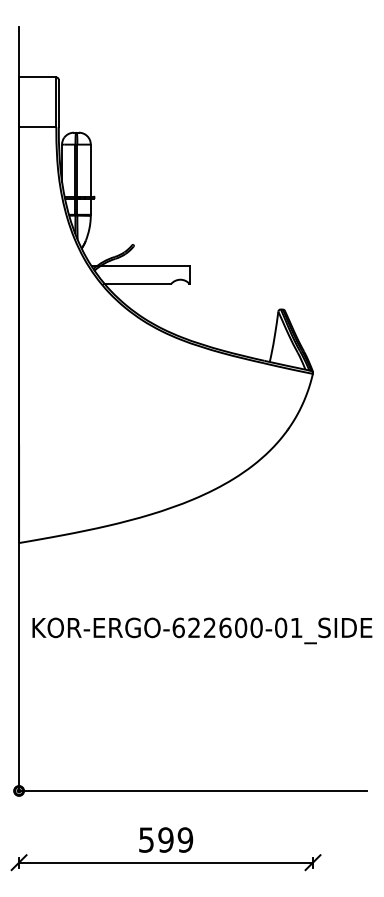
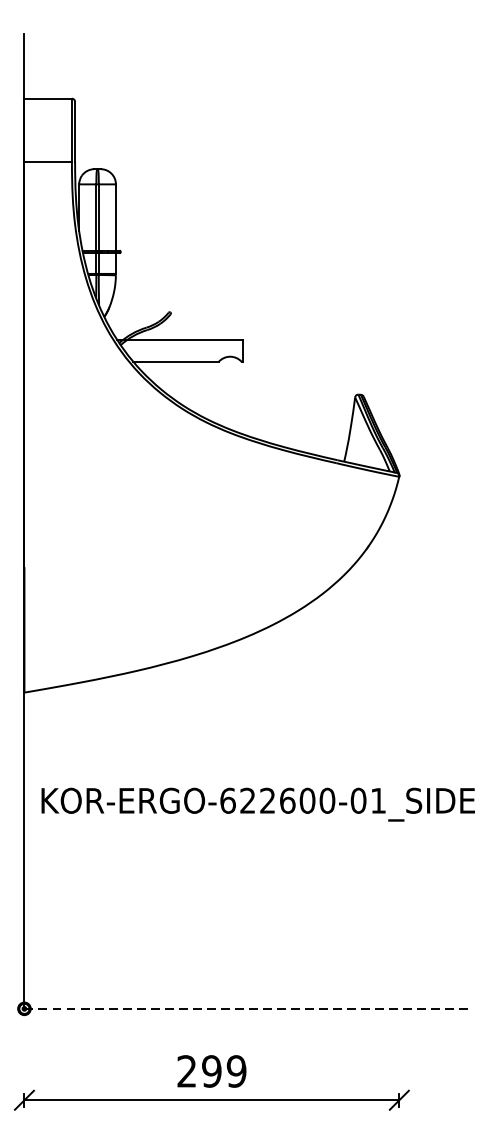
line: (192, 790) -> (245, 1008), solid -> dashed
text: (146, 839) -> (186, 1070), 599 -> 299

